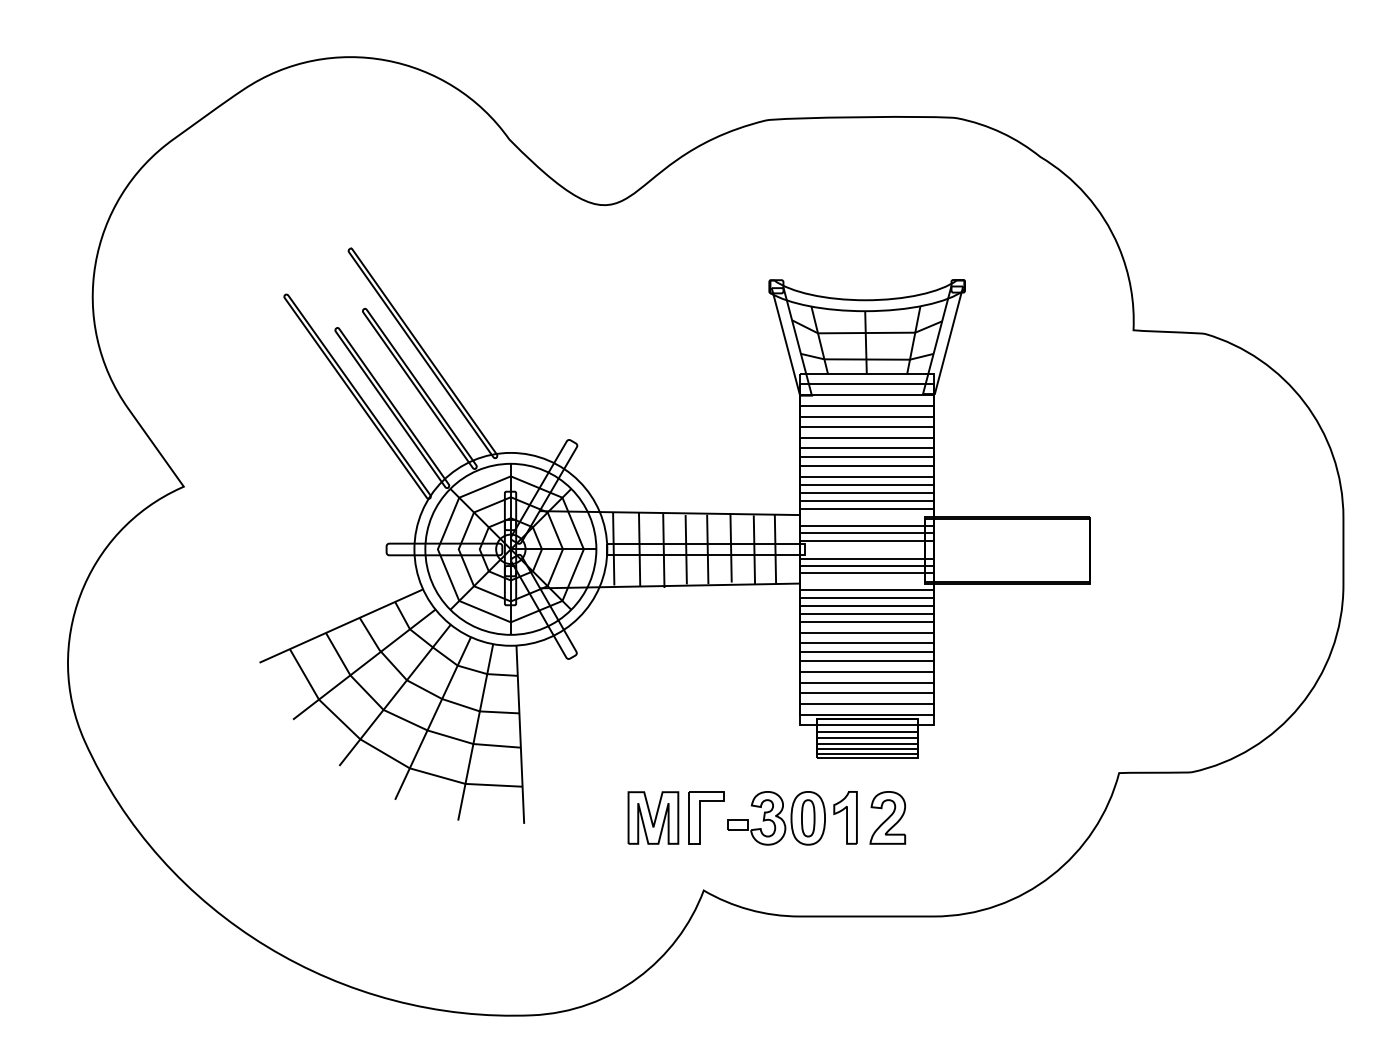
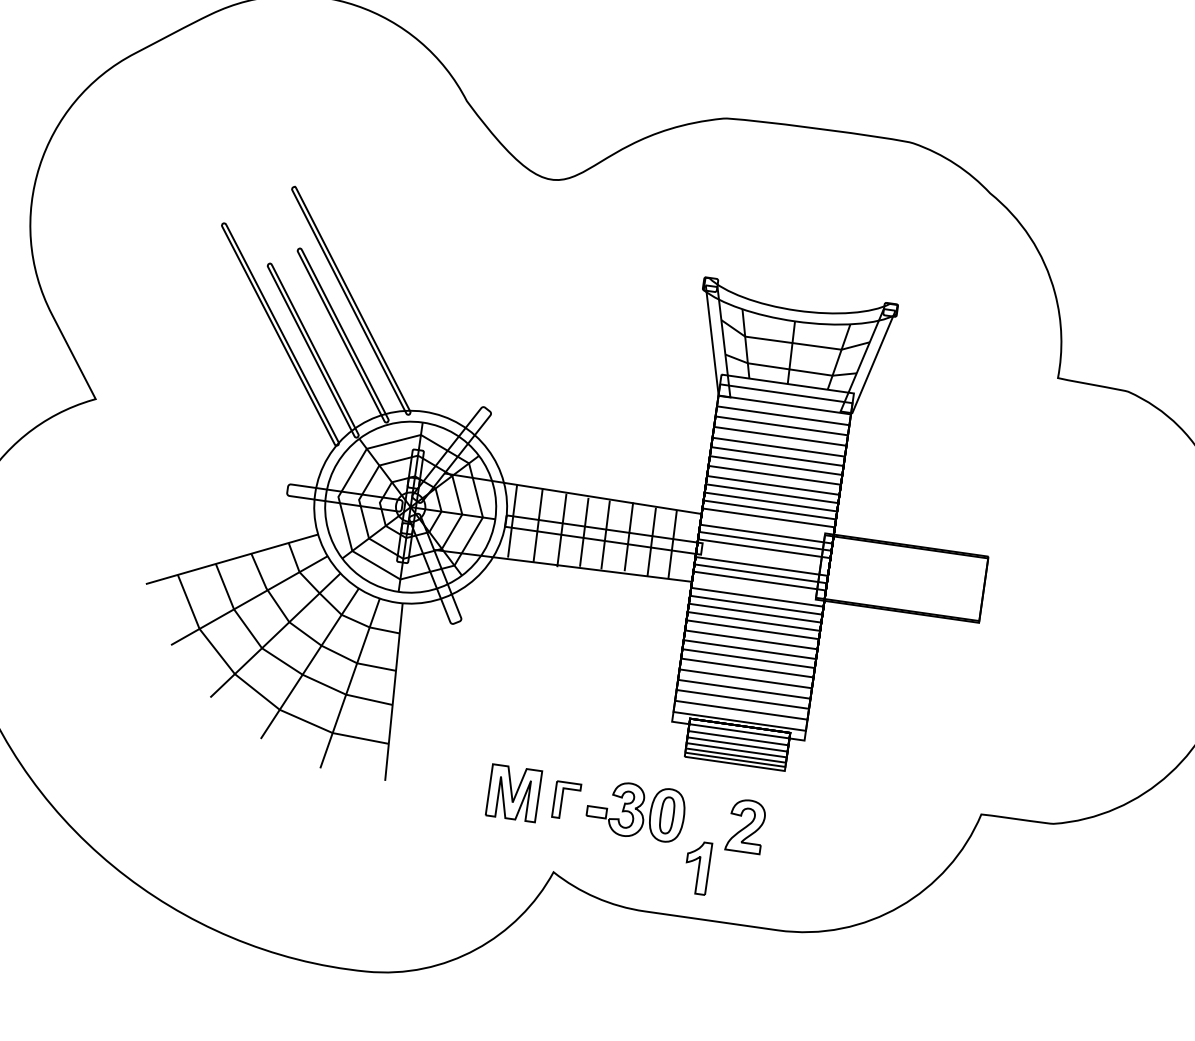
part: (706, 817) -> (566, 800), size x0.7
part: (845, 817) -> (697, 867), moved

